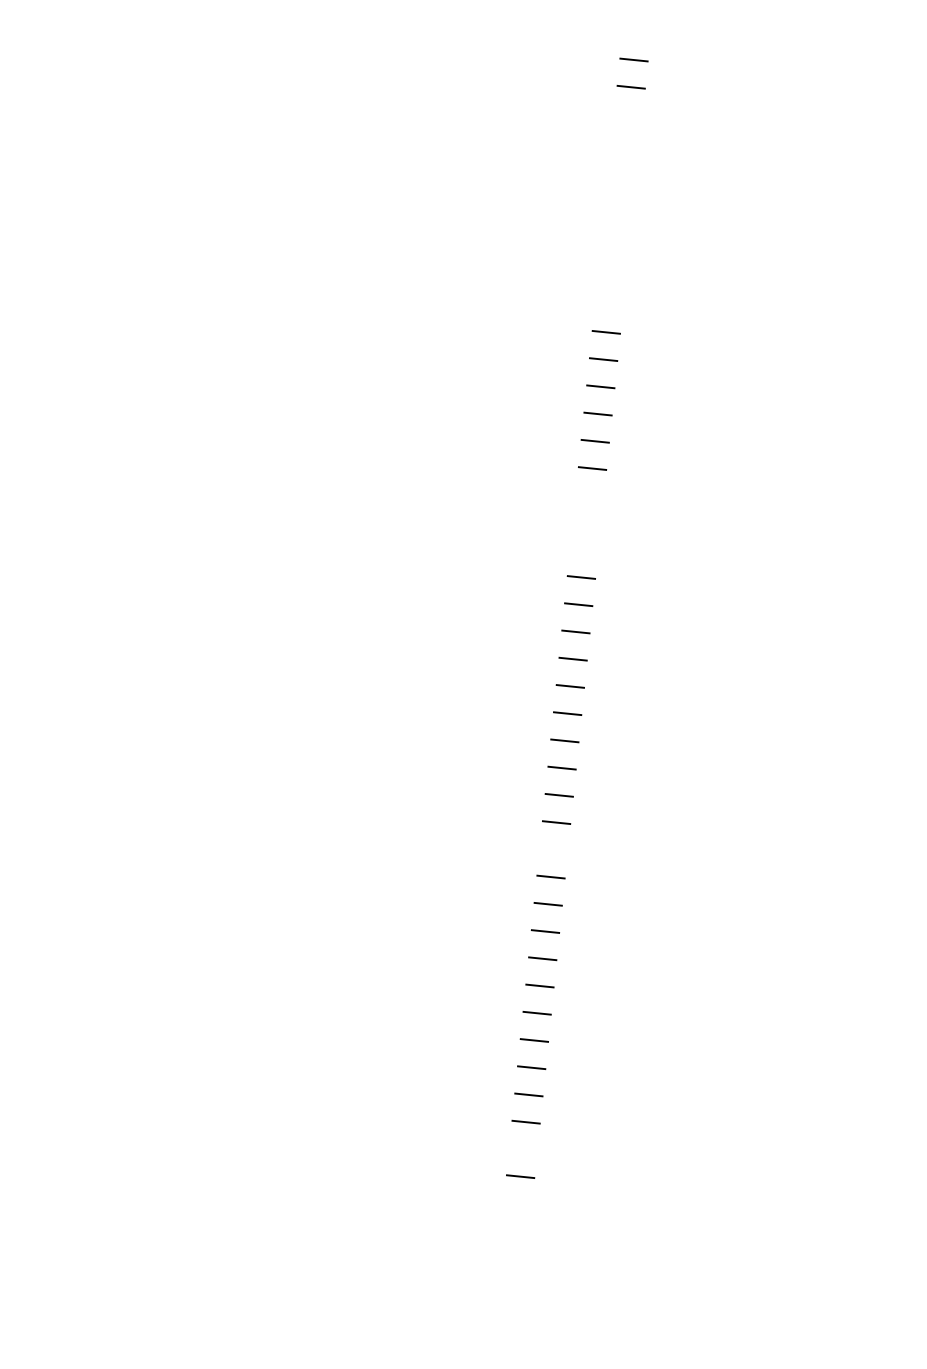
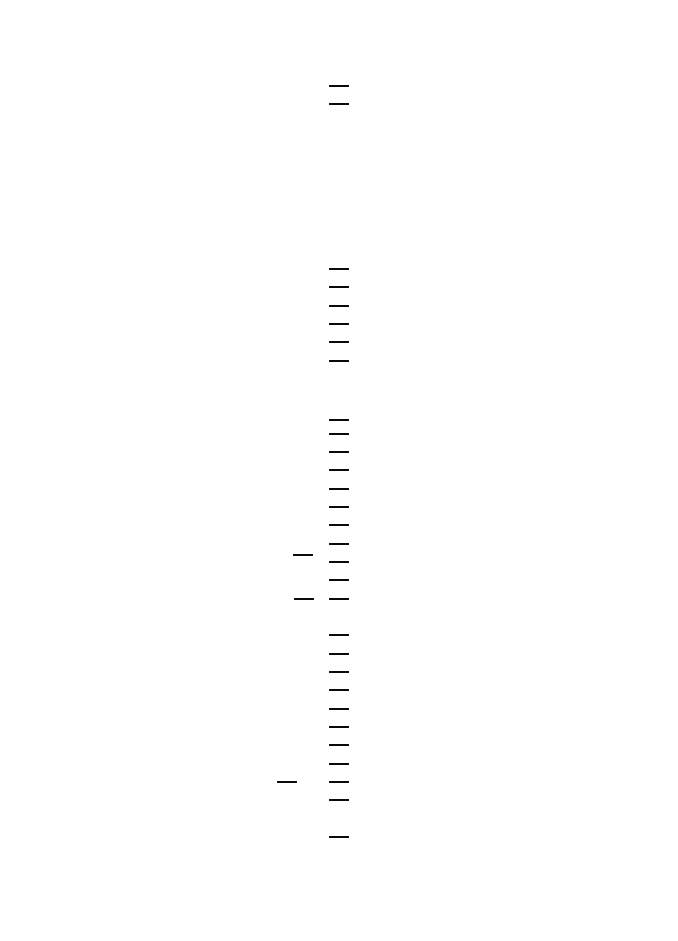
line: (582, 556) -> (338, 419), added
line: (508, 751) -> (302, 554), added
line: (503, 816) -> (303, 598), added
line: (450, 1086) -> (286, 781), added

